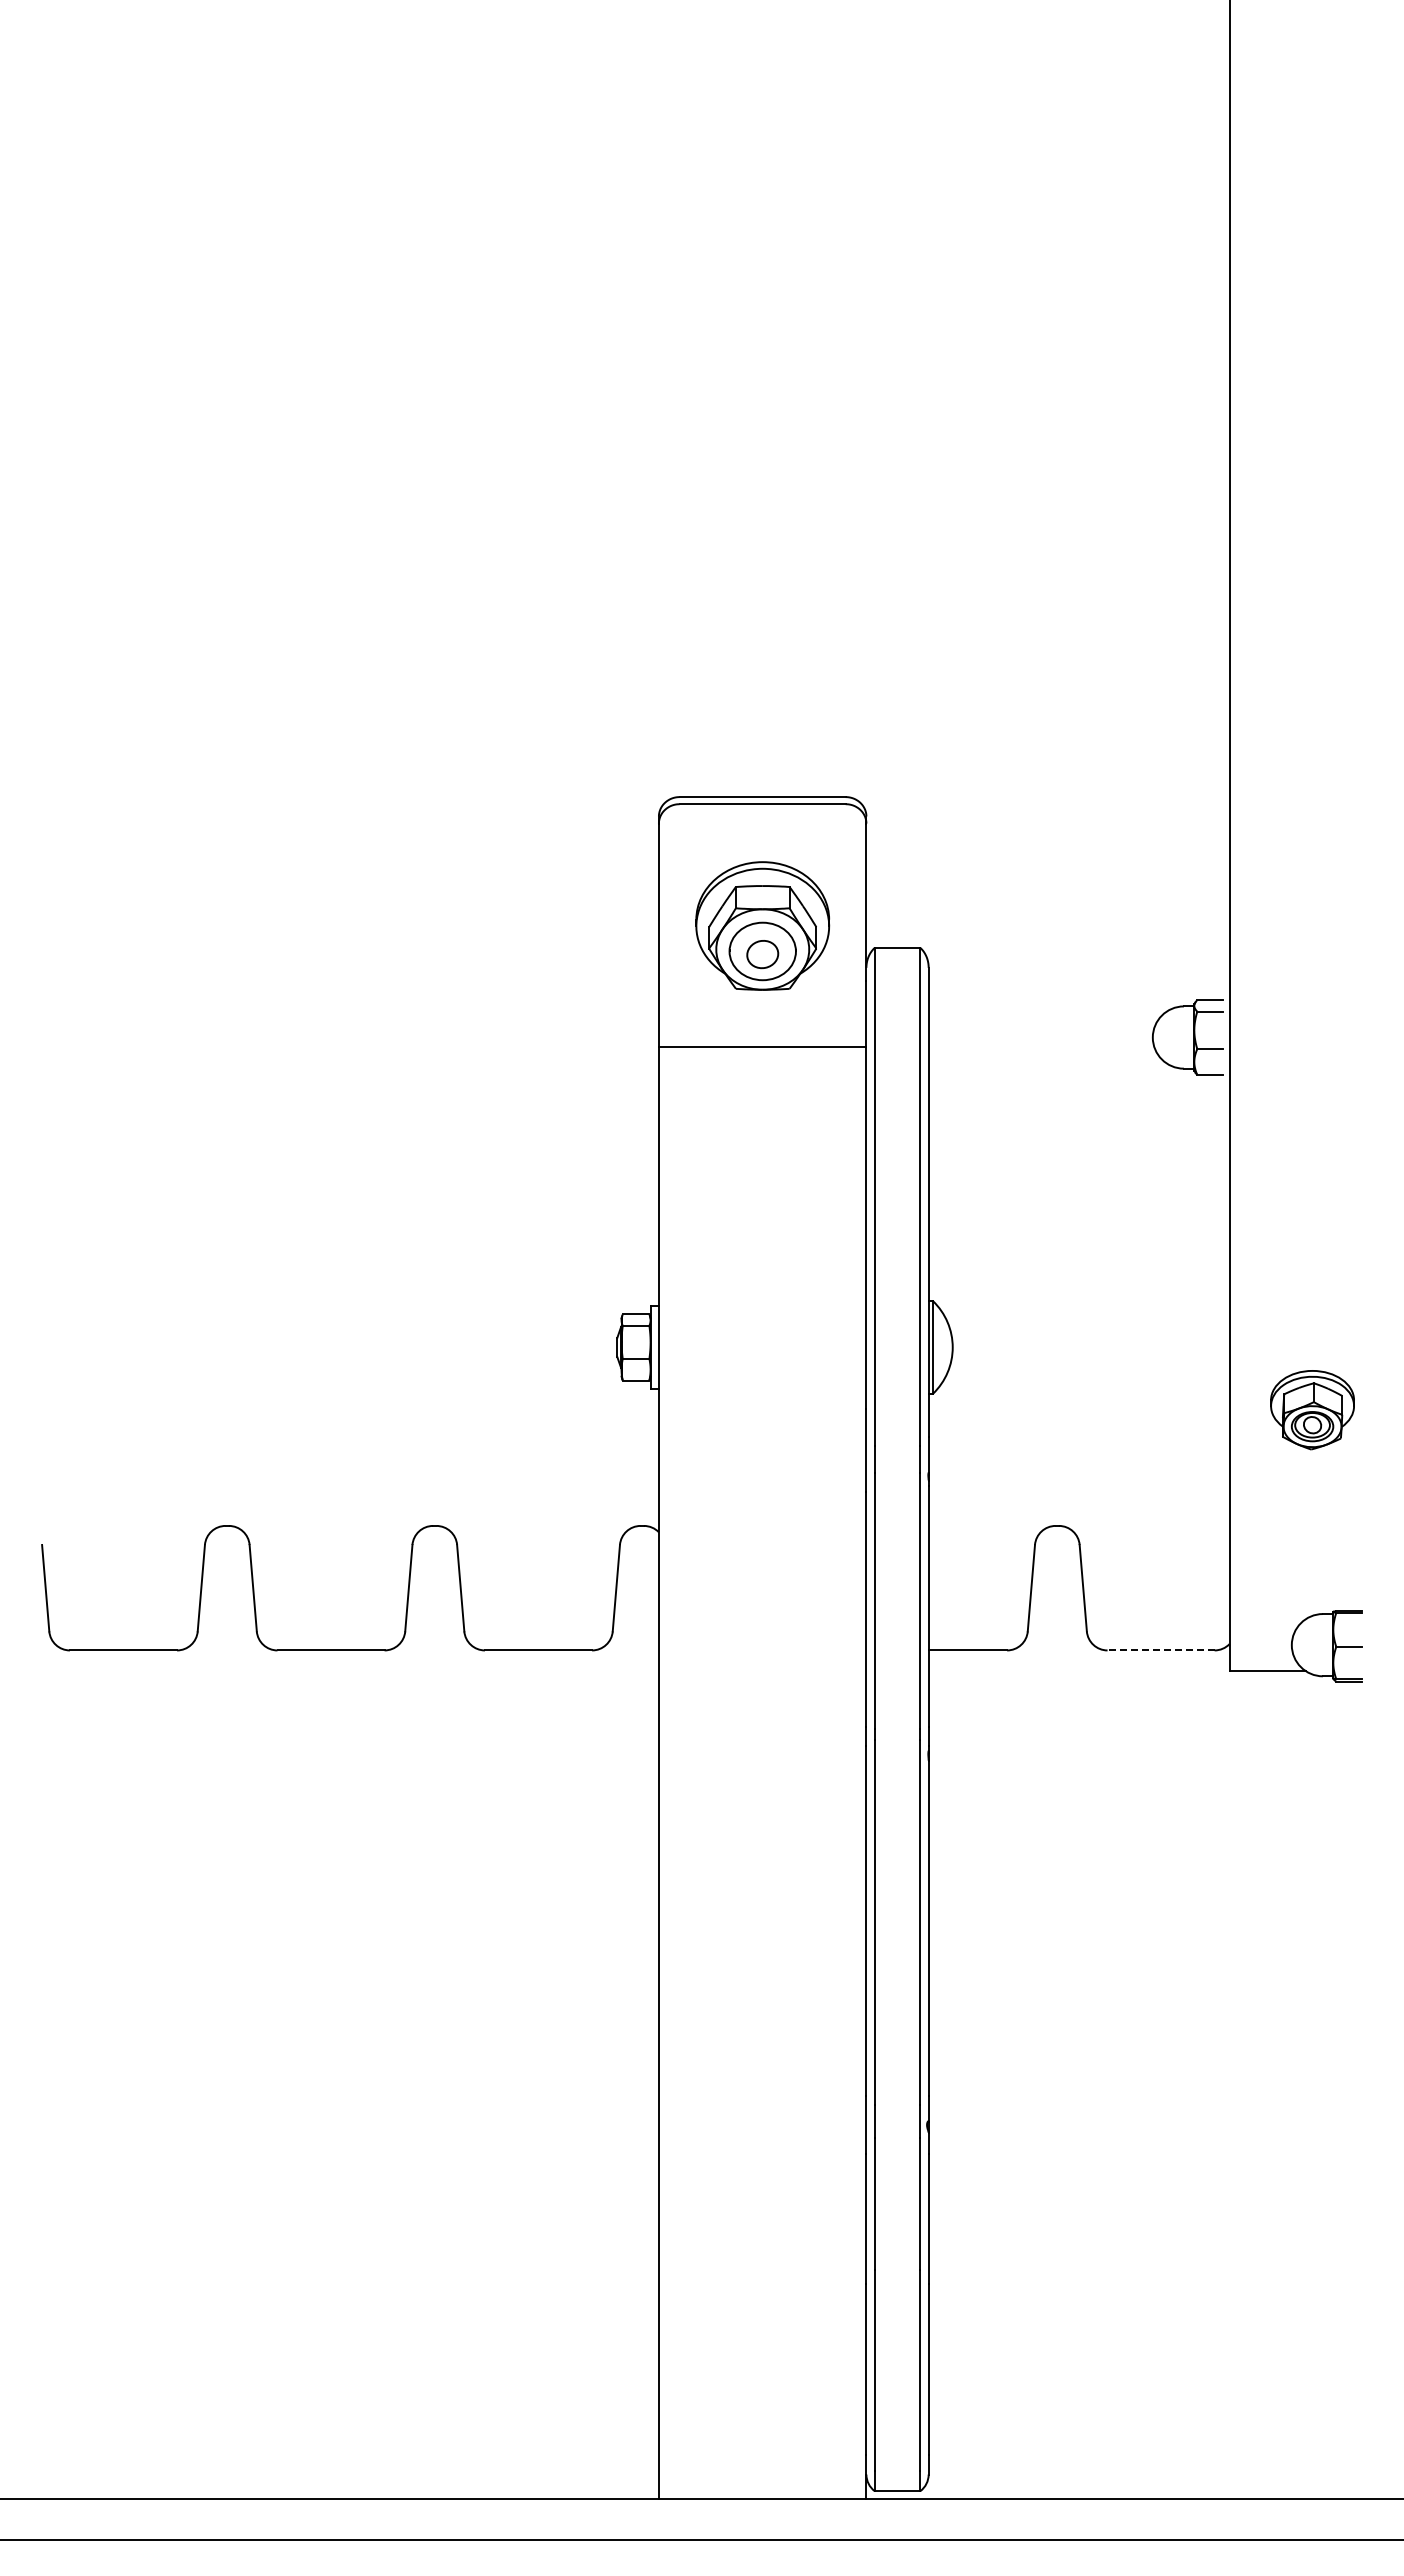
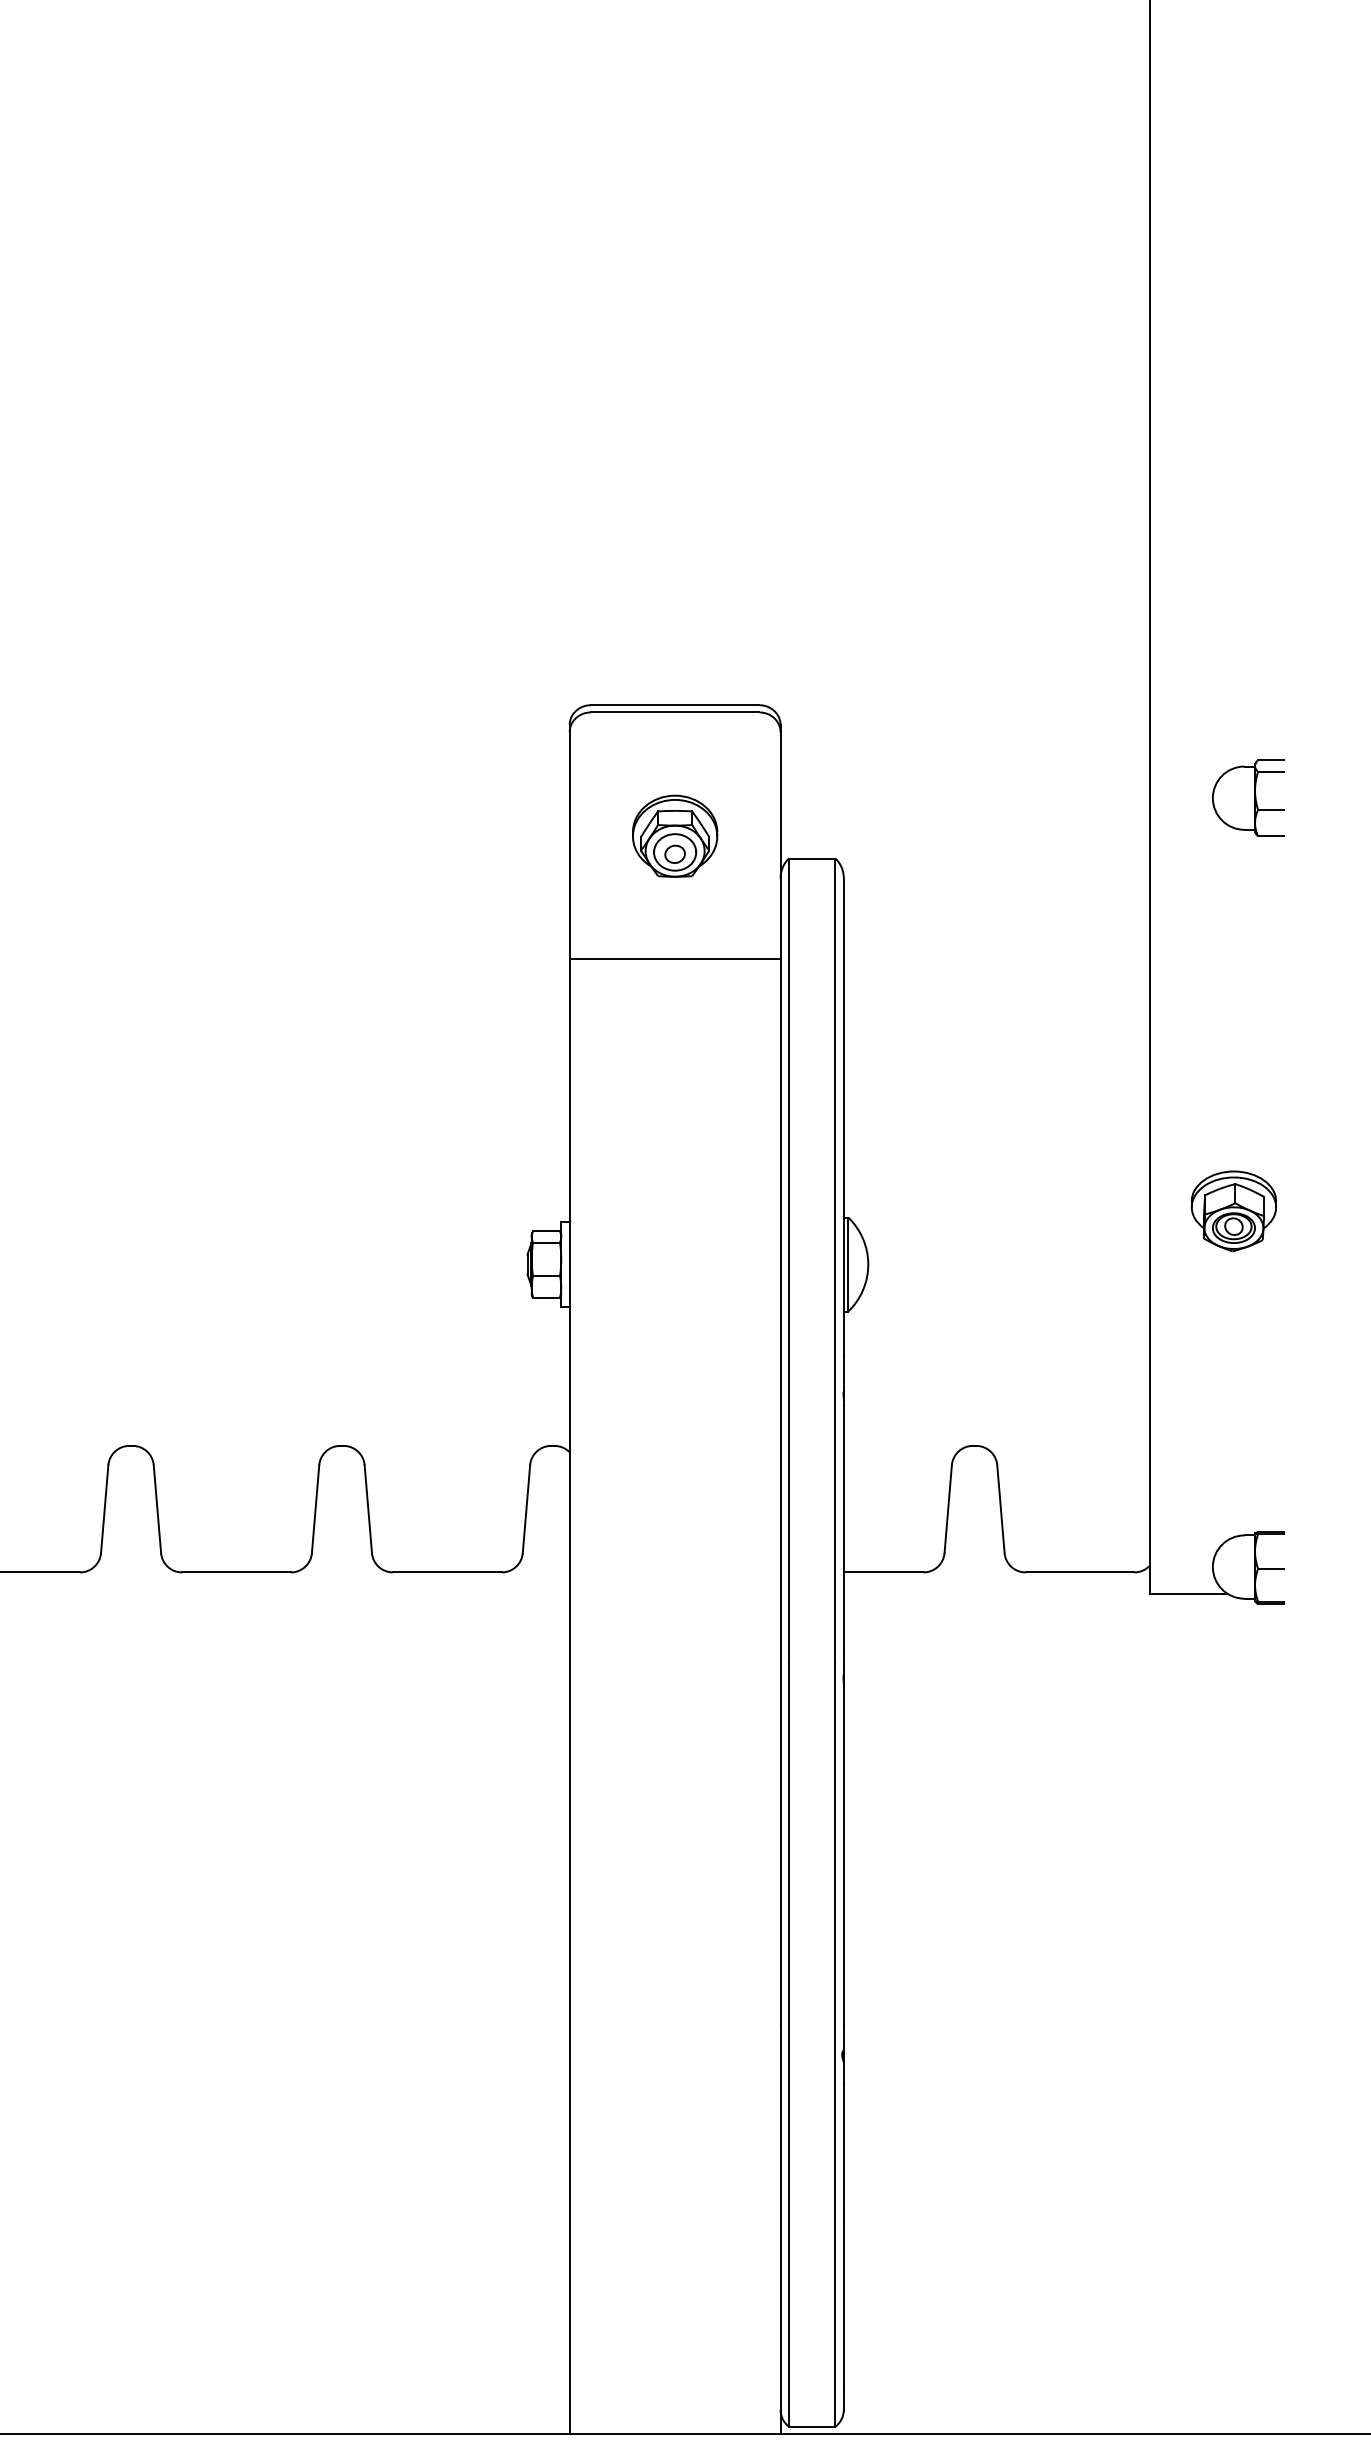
part: (762, 925) -> (674, 835), size x0.62
part: (1187, 1037) -> (1248, 798), moved
part: (1312, 1410) -> (1233, 1211), moved
line: (1161, 1650) -> (1080, 1572), dashed -> solid

